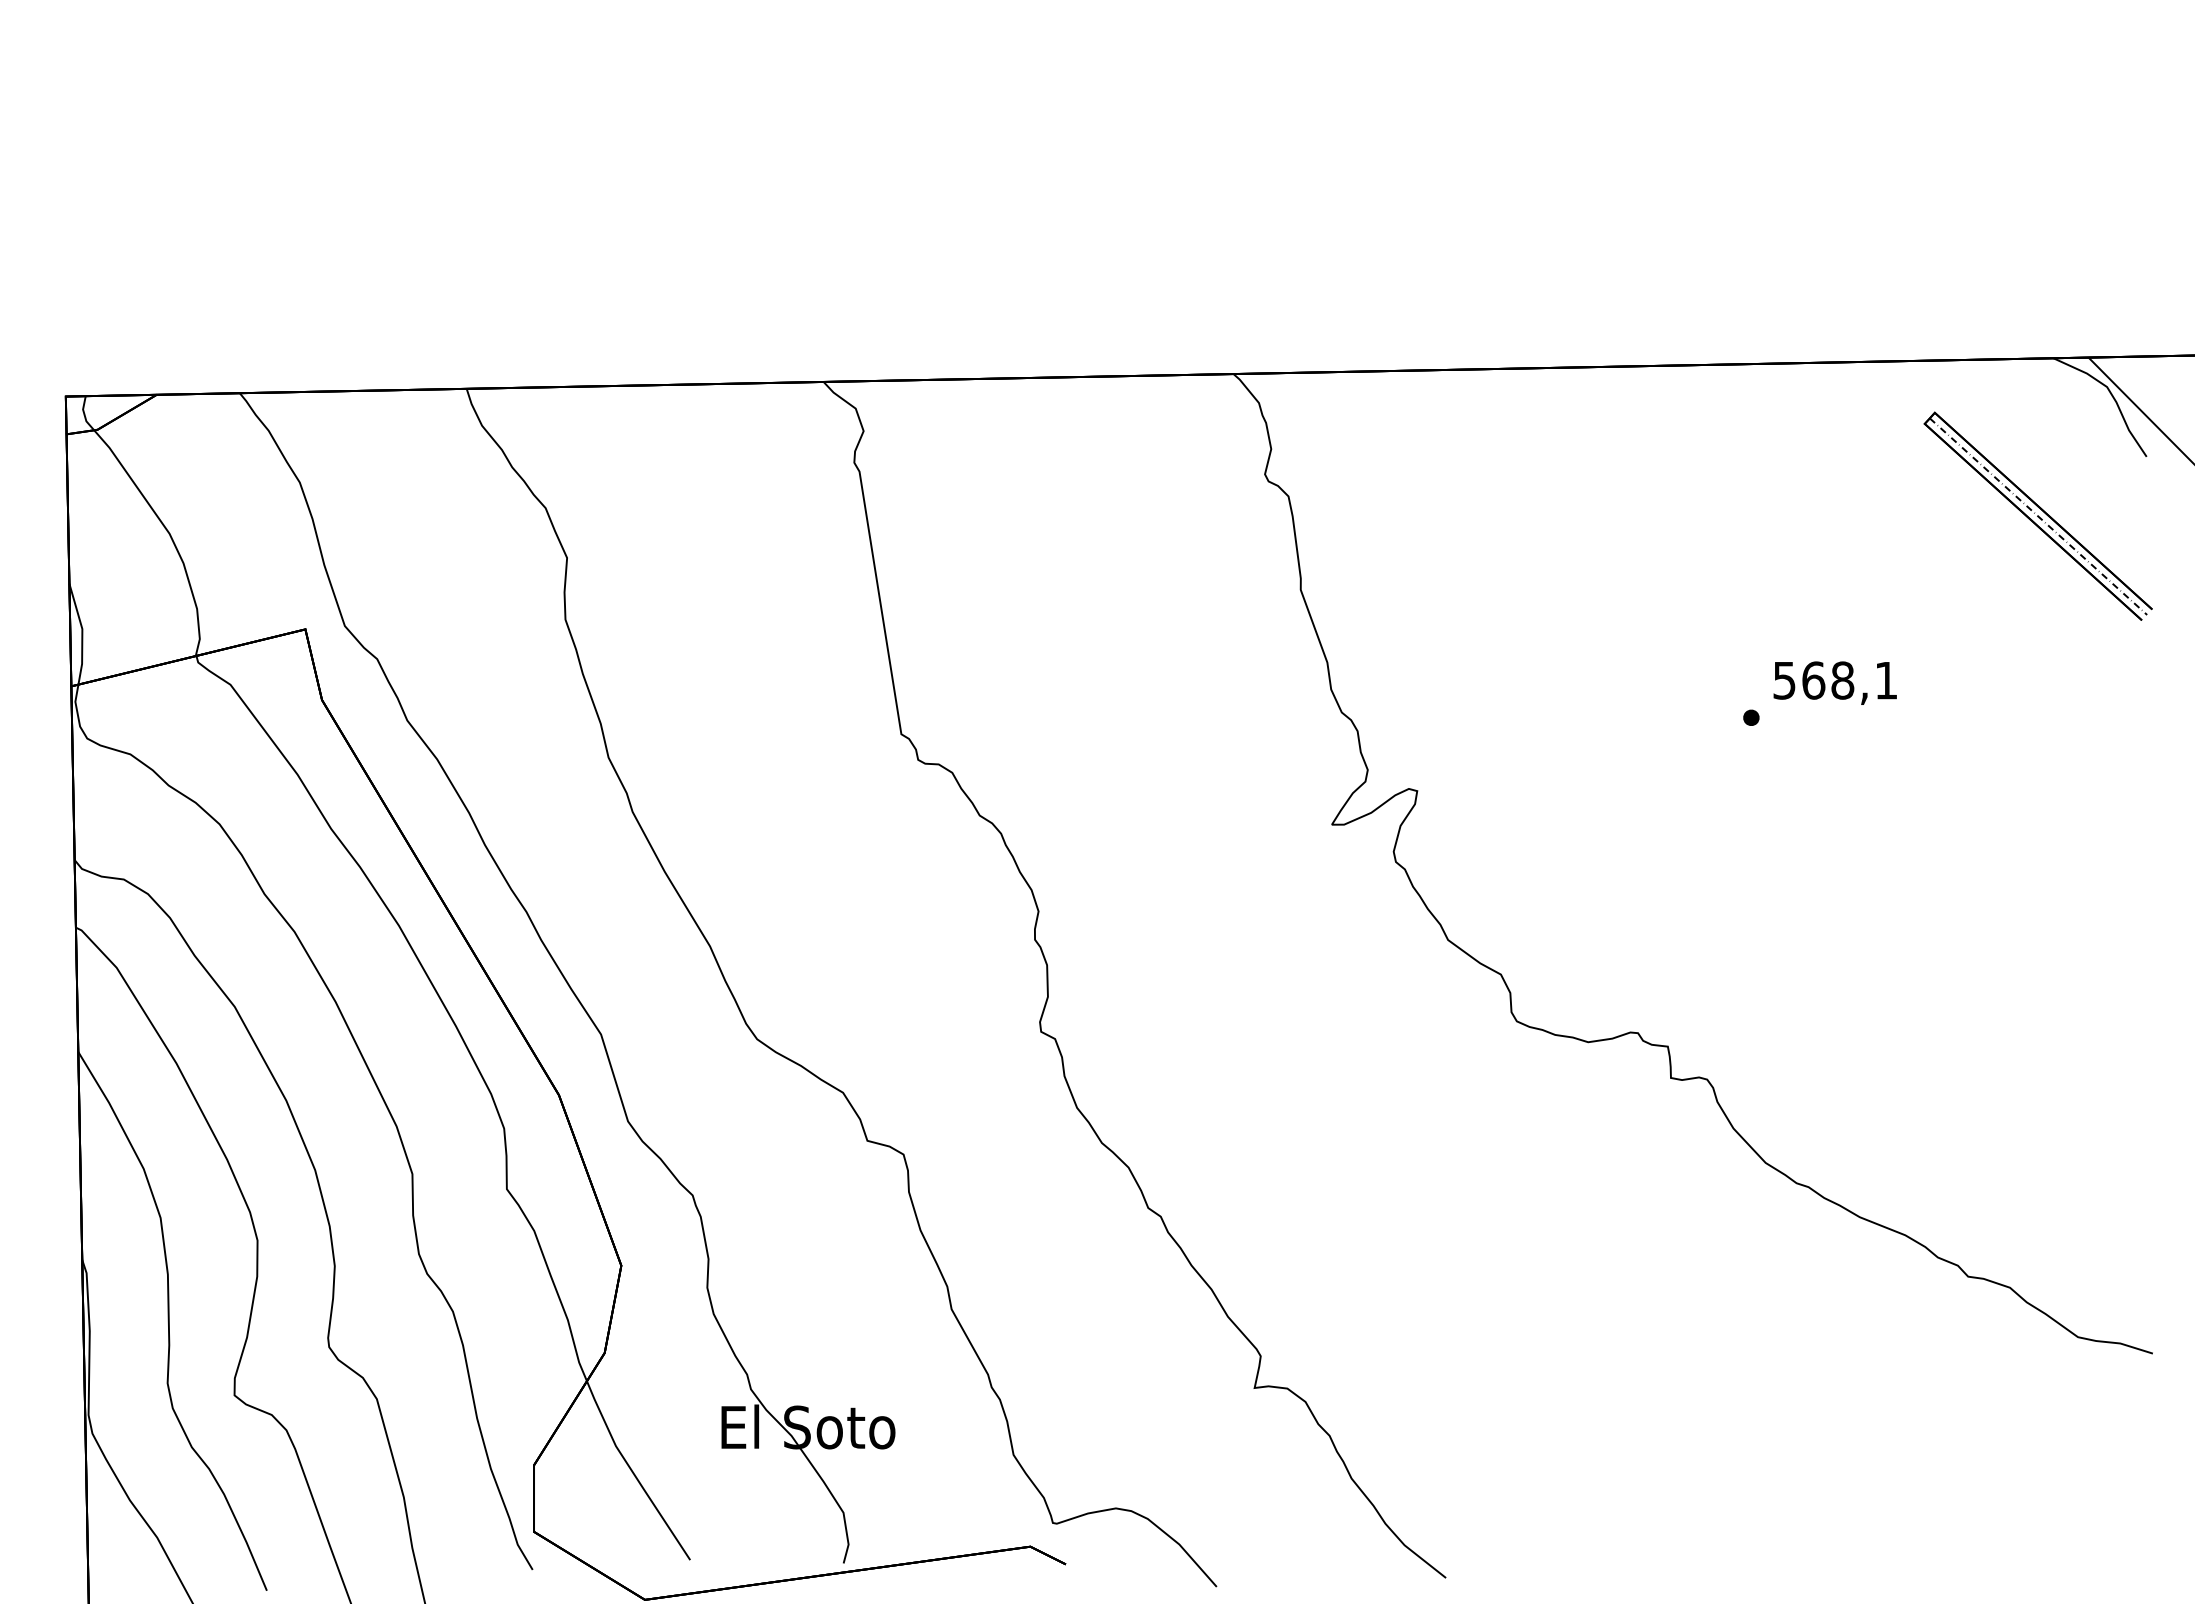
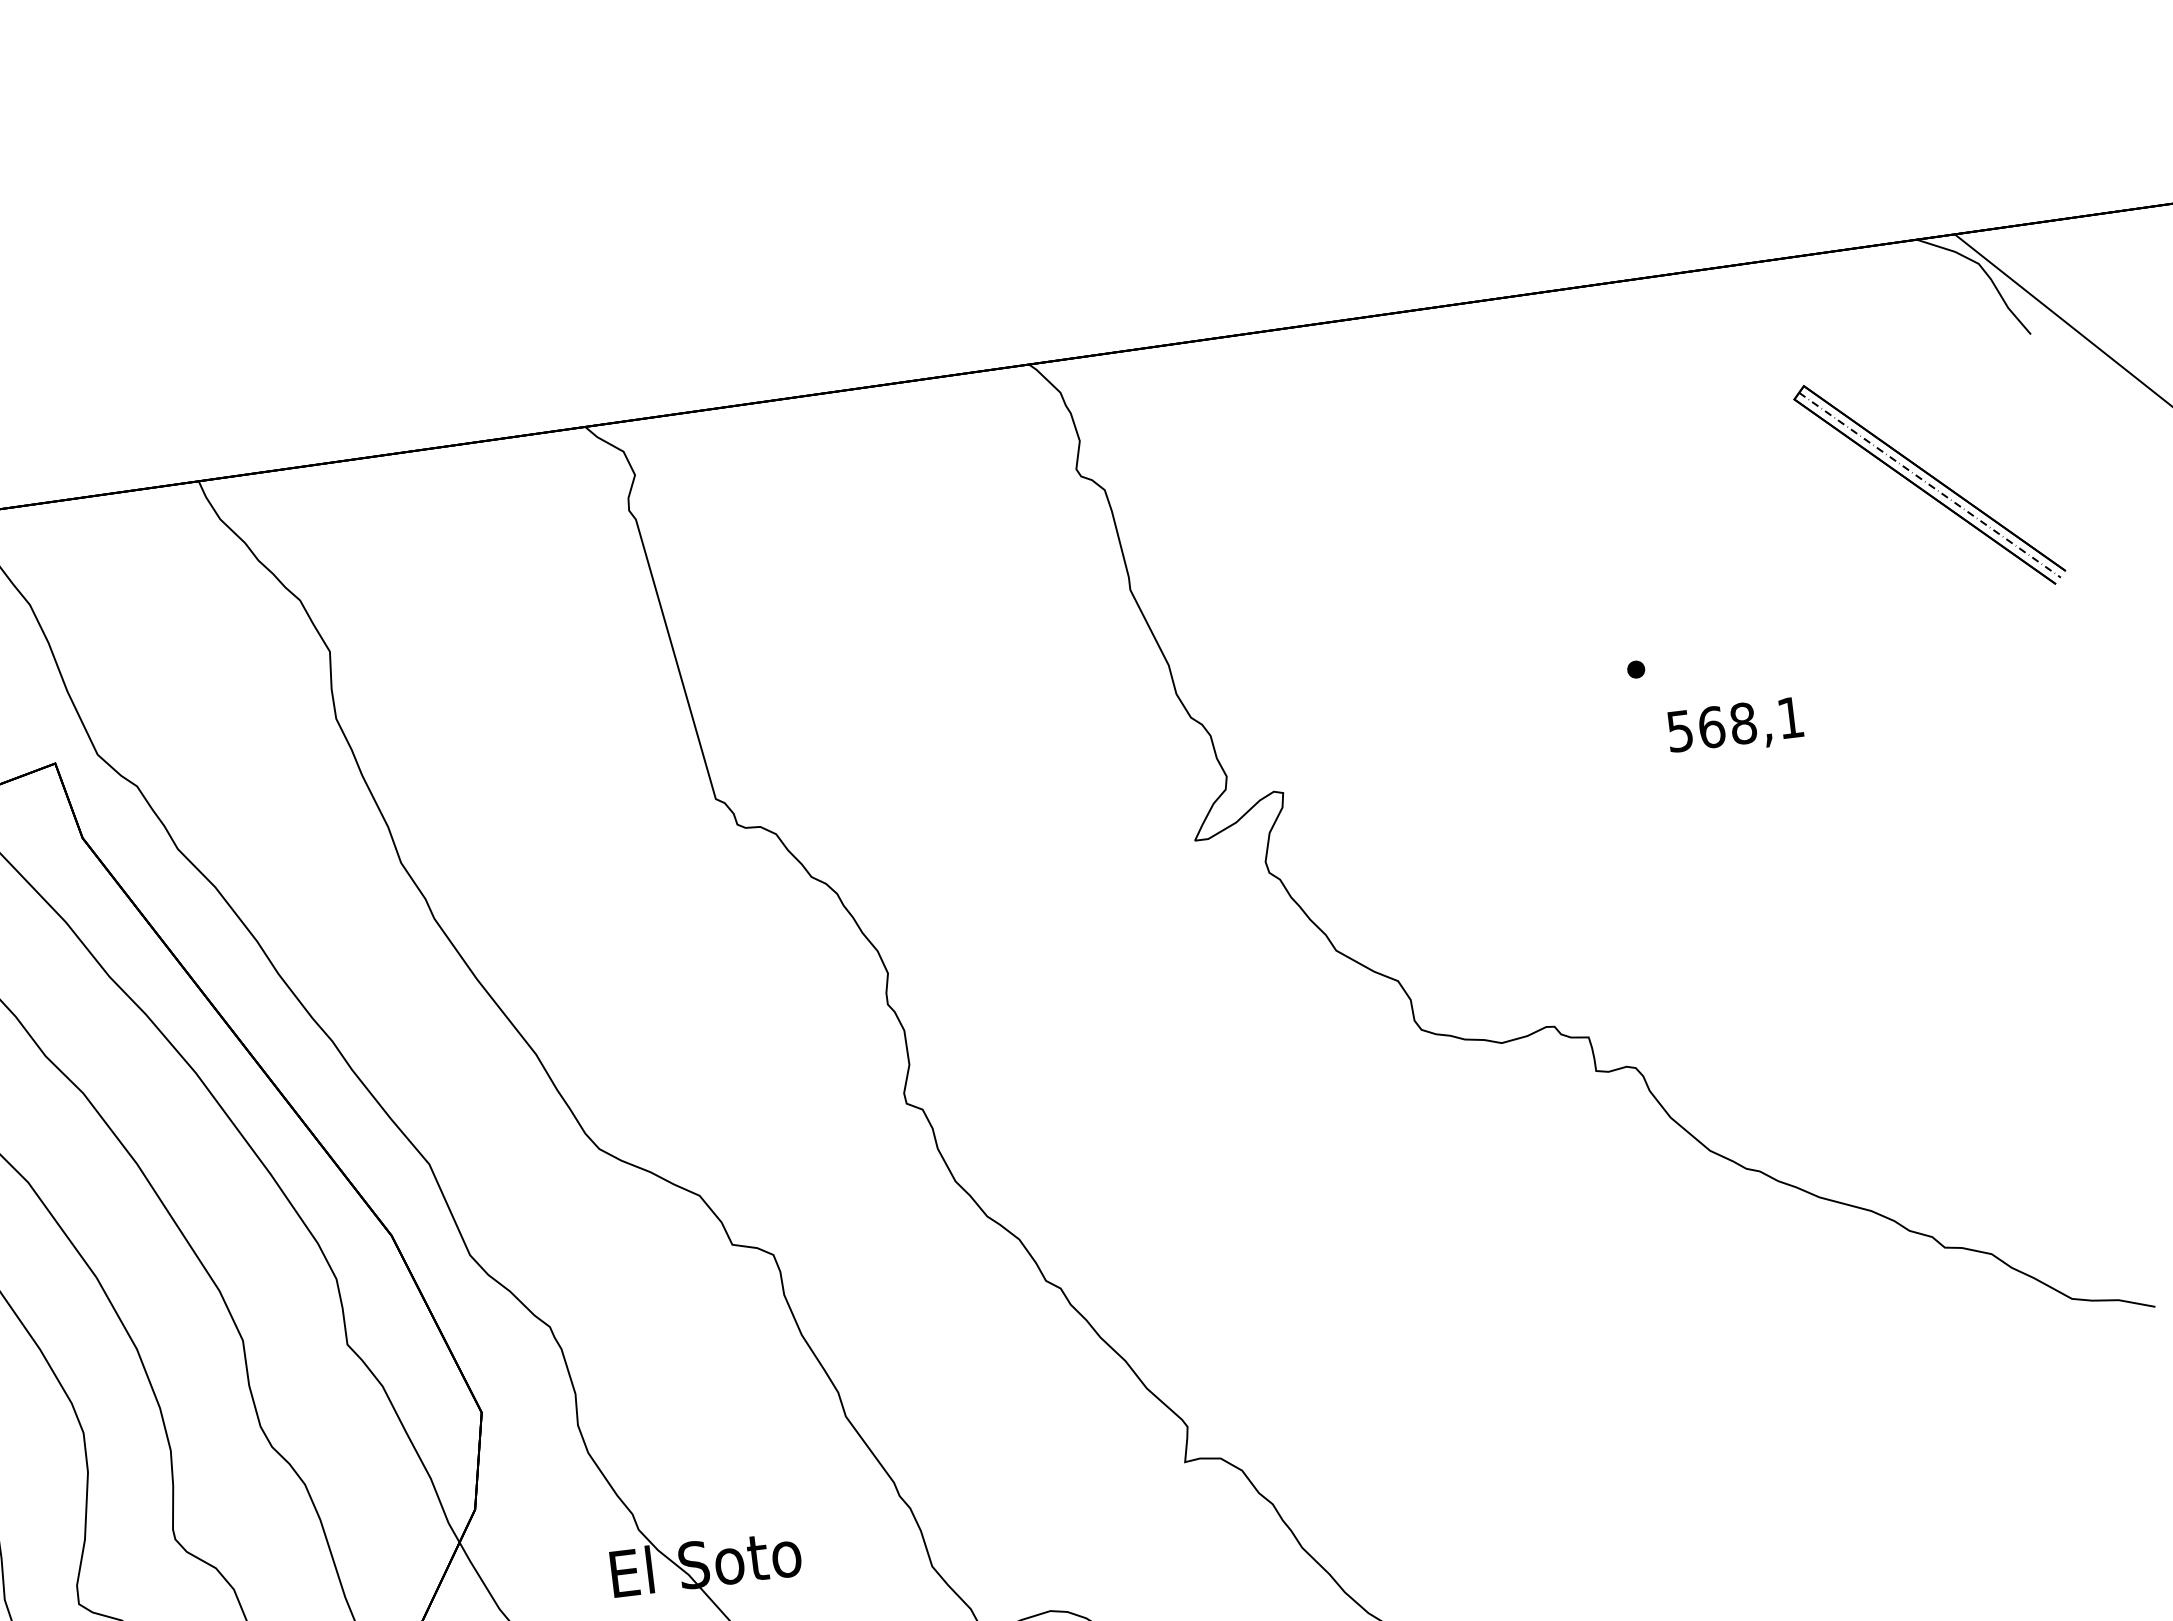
part: (2037, 515) -> (1928, 484), moved
text: (1834, 682) -> (1734, 726), moved

